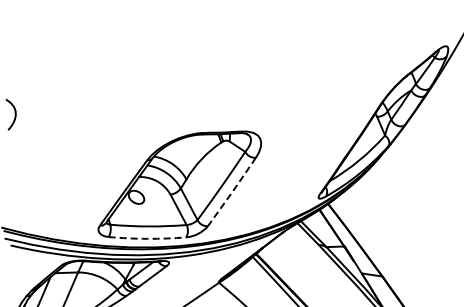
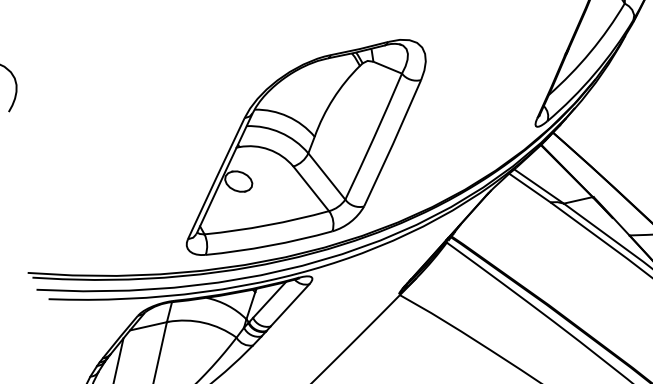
line: (232, 192) -> (393, 143), dashed -> solid
arc: (147, 238) -> (269, 245), dashed -> solid

